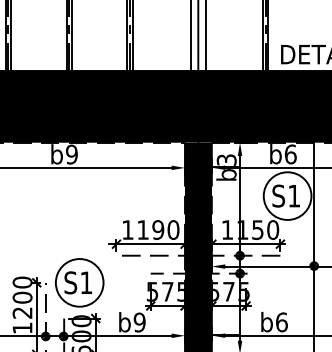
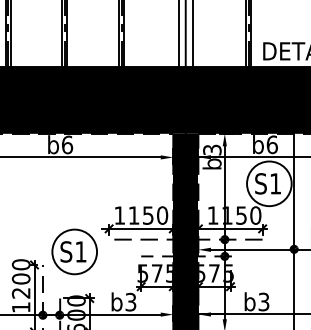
text: (71, 154) -> (67, 144), b9 -> b6
text: (158, 229) -> (148, 215), 1190 -> 1150
part: (79, 282) -> (74, 251), moved
text: (139, 322) -> (130, 302), b9 -> b3
text: (281, 322) -> (263, 302), b6 -> b3

